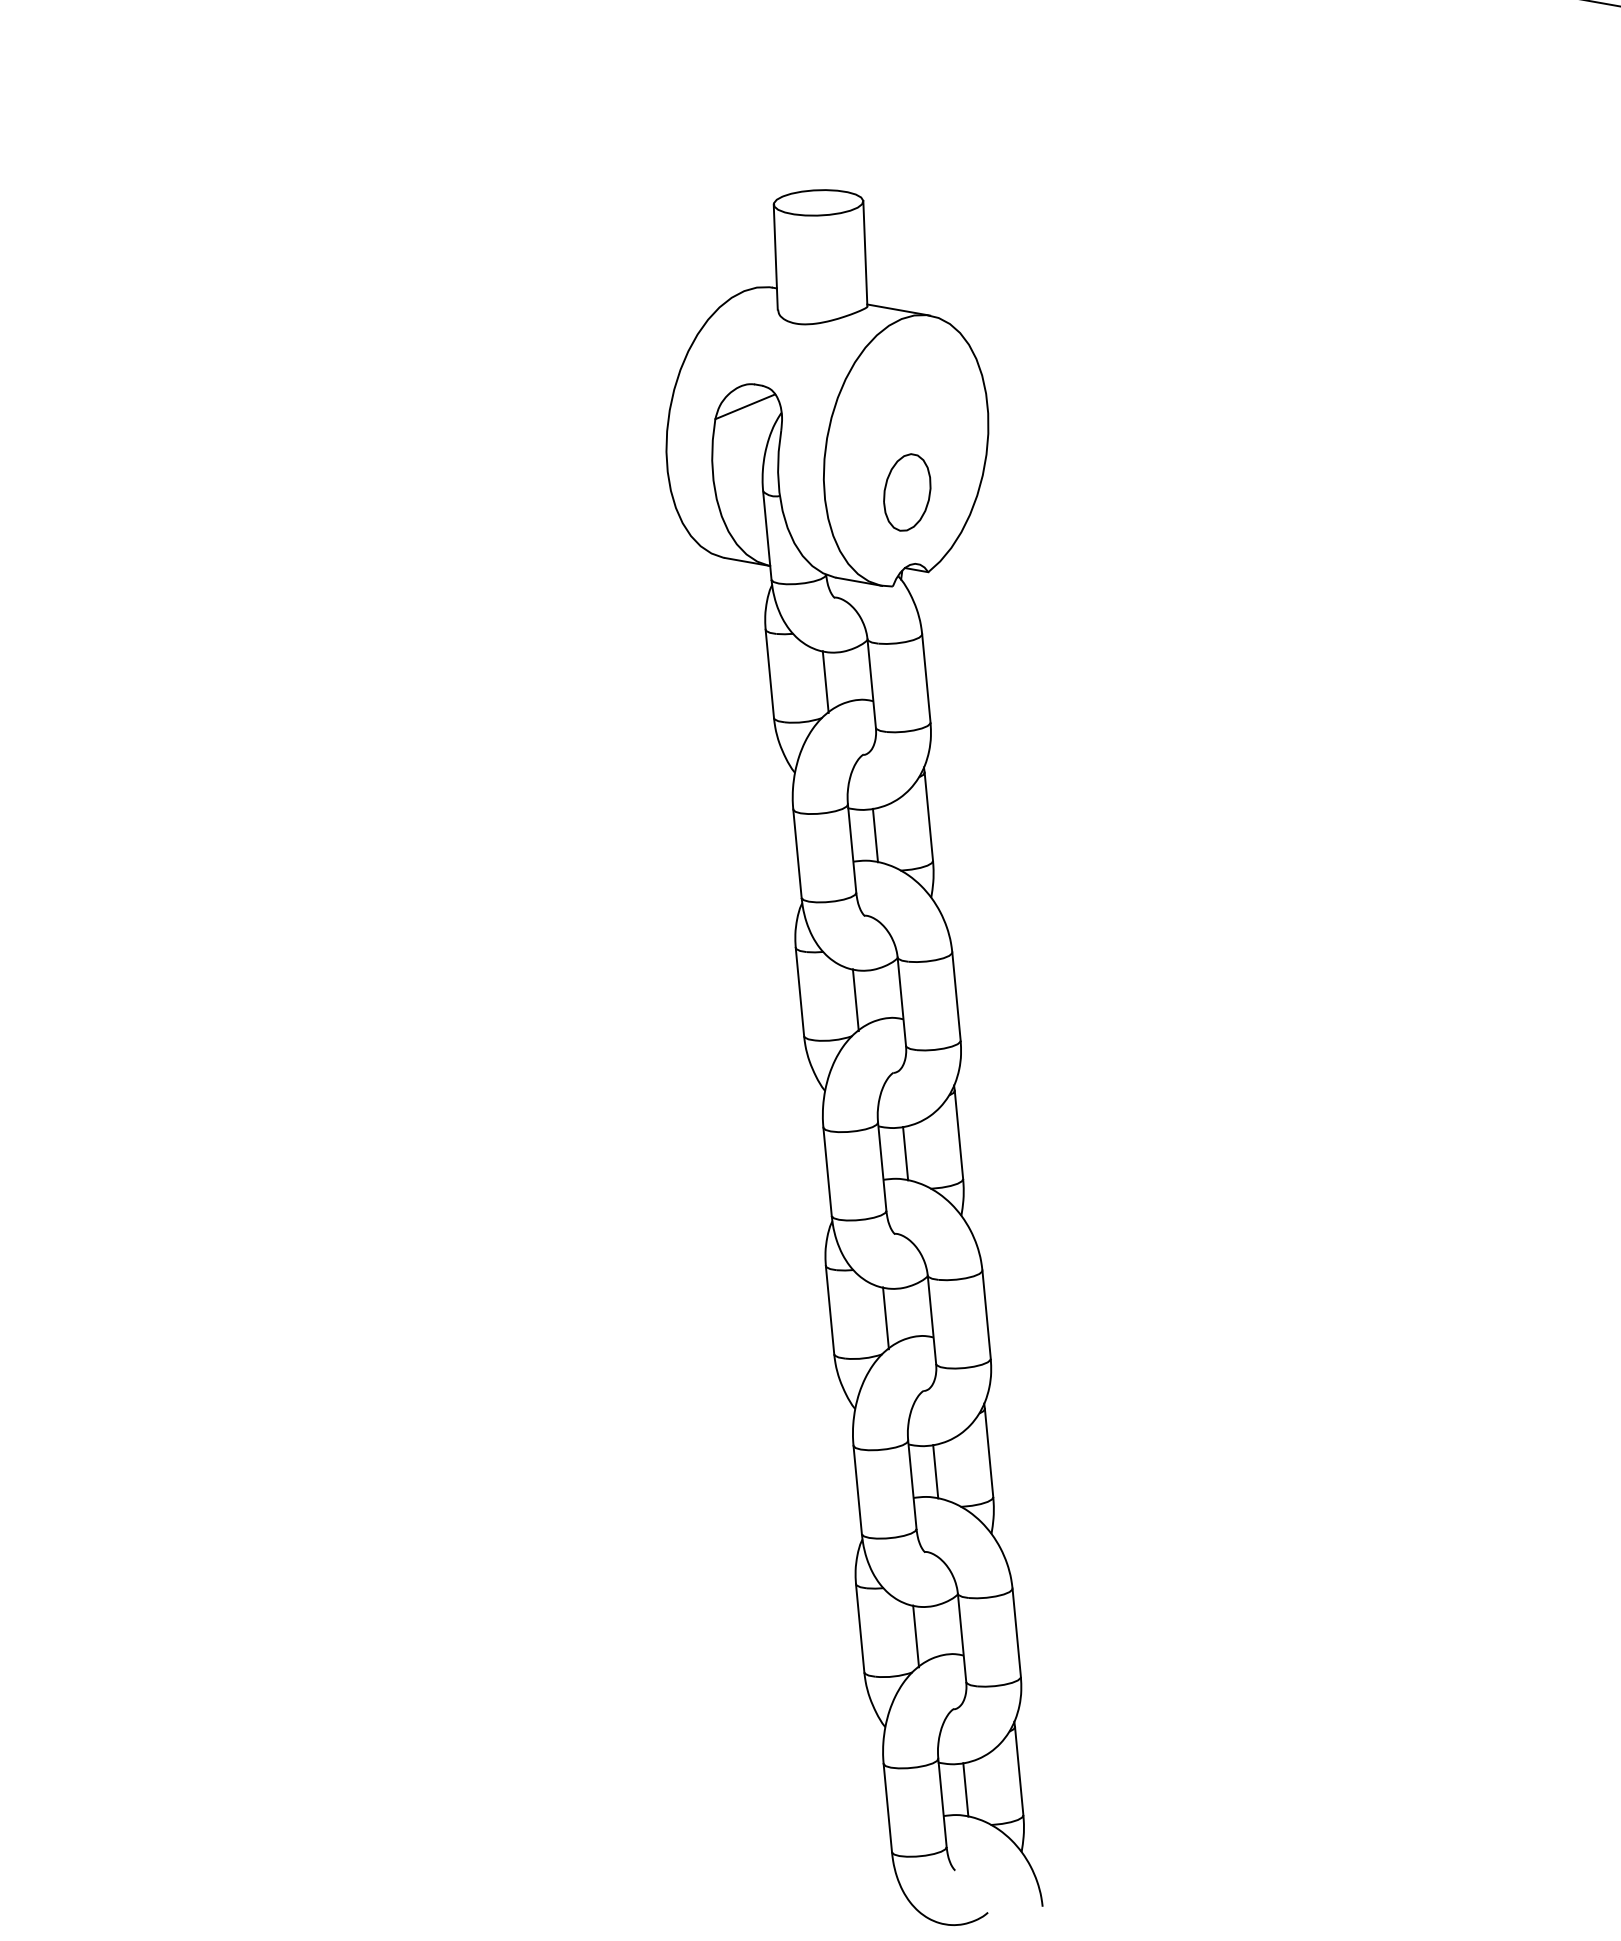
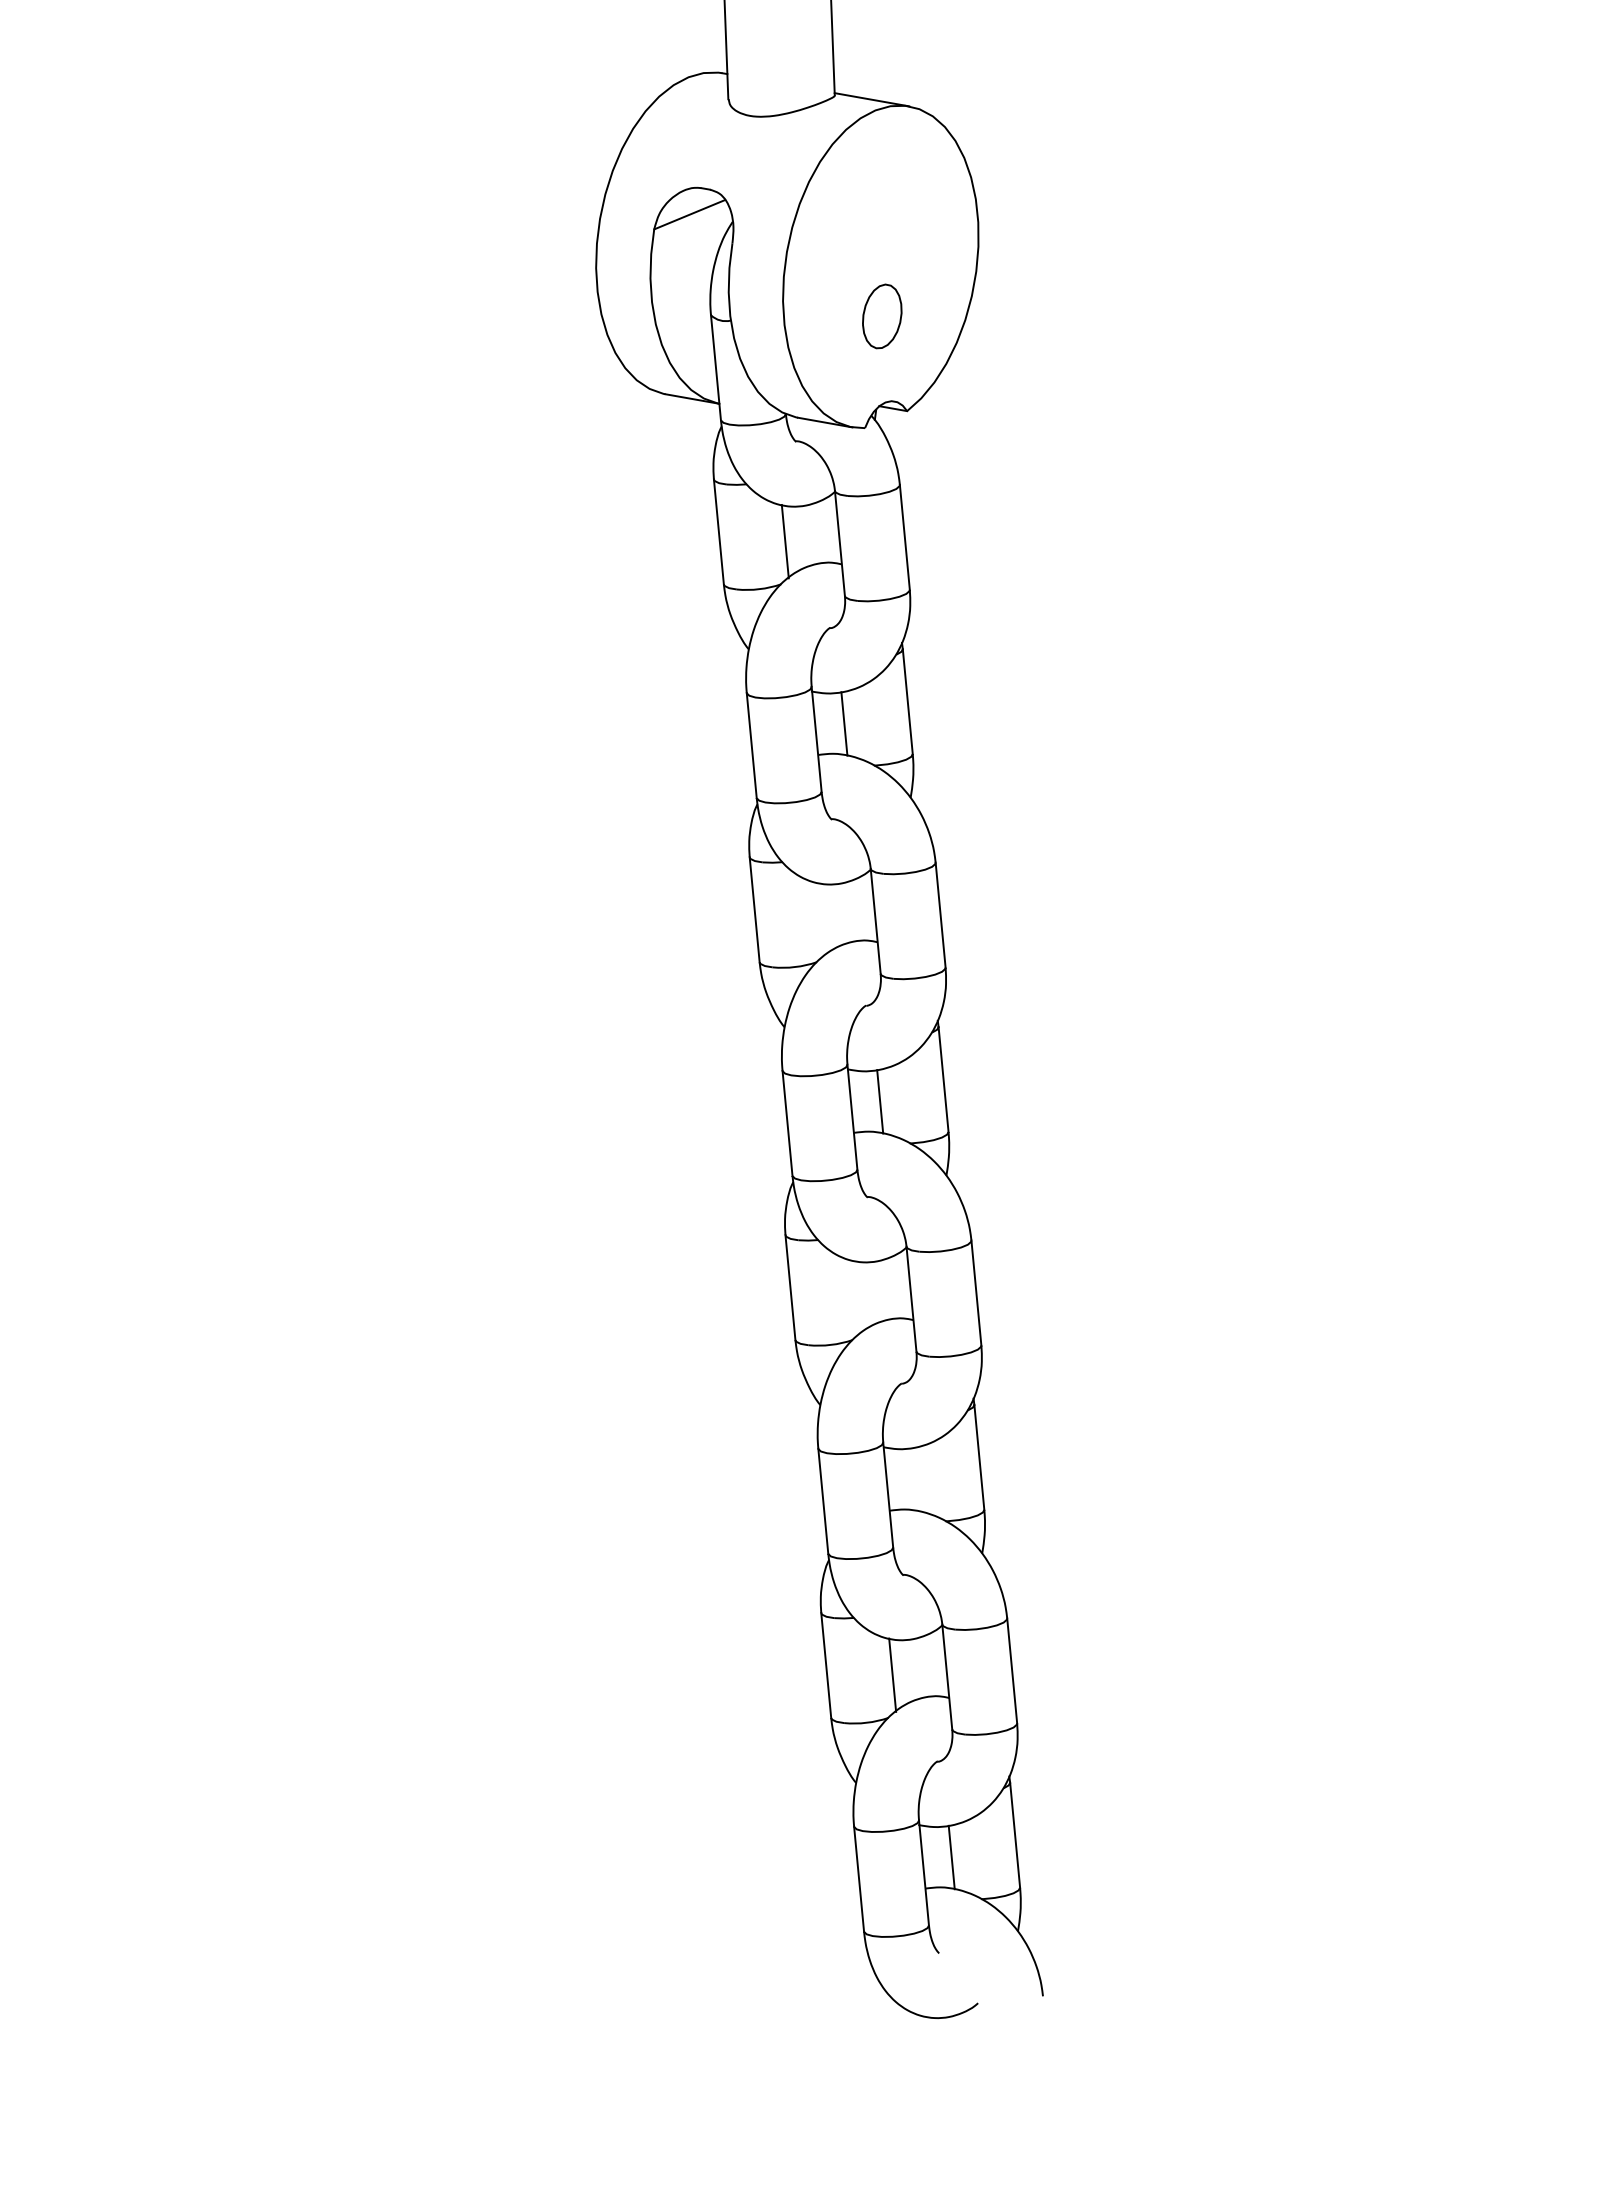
part: (907, 492) -> (882, 316), size x0.7
line: (855, 1000) -> (820, 919), removed
line: (885, 1318) -> (856, 1297), removed
line: (935, 1471) -> (915, 1479), removed

